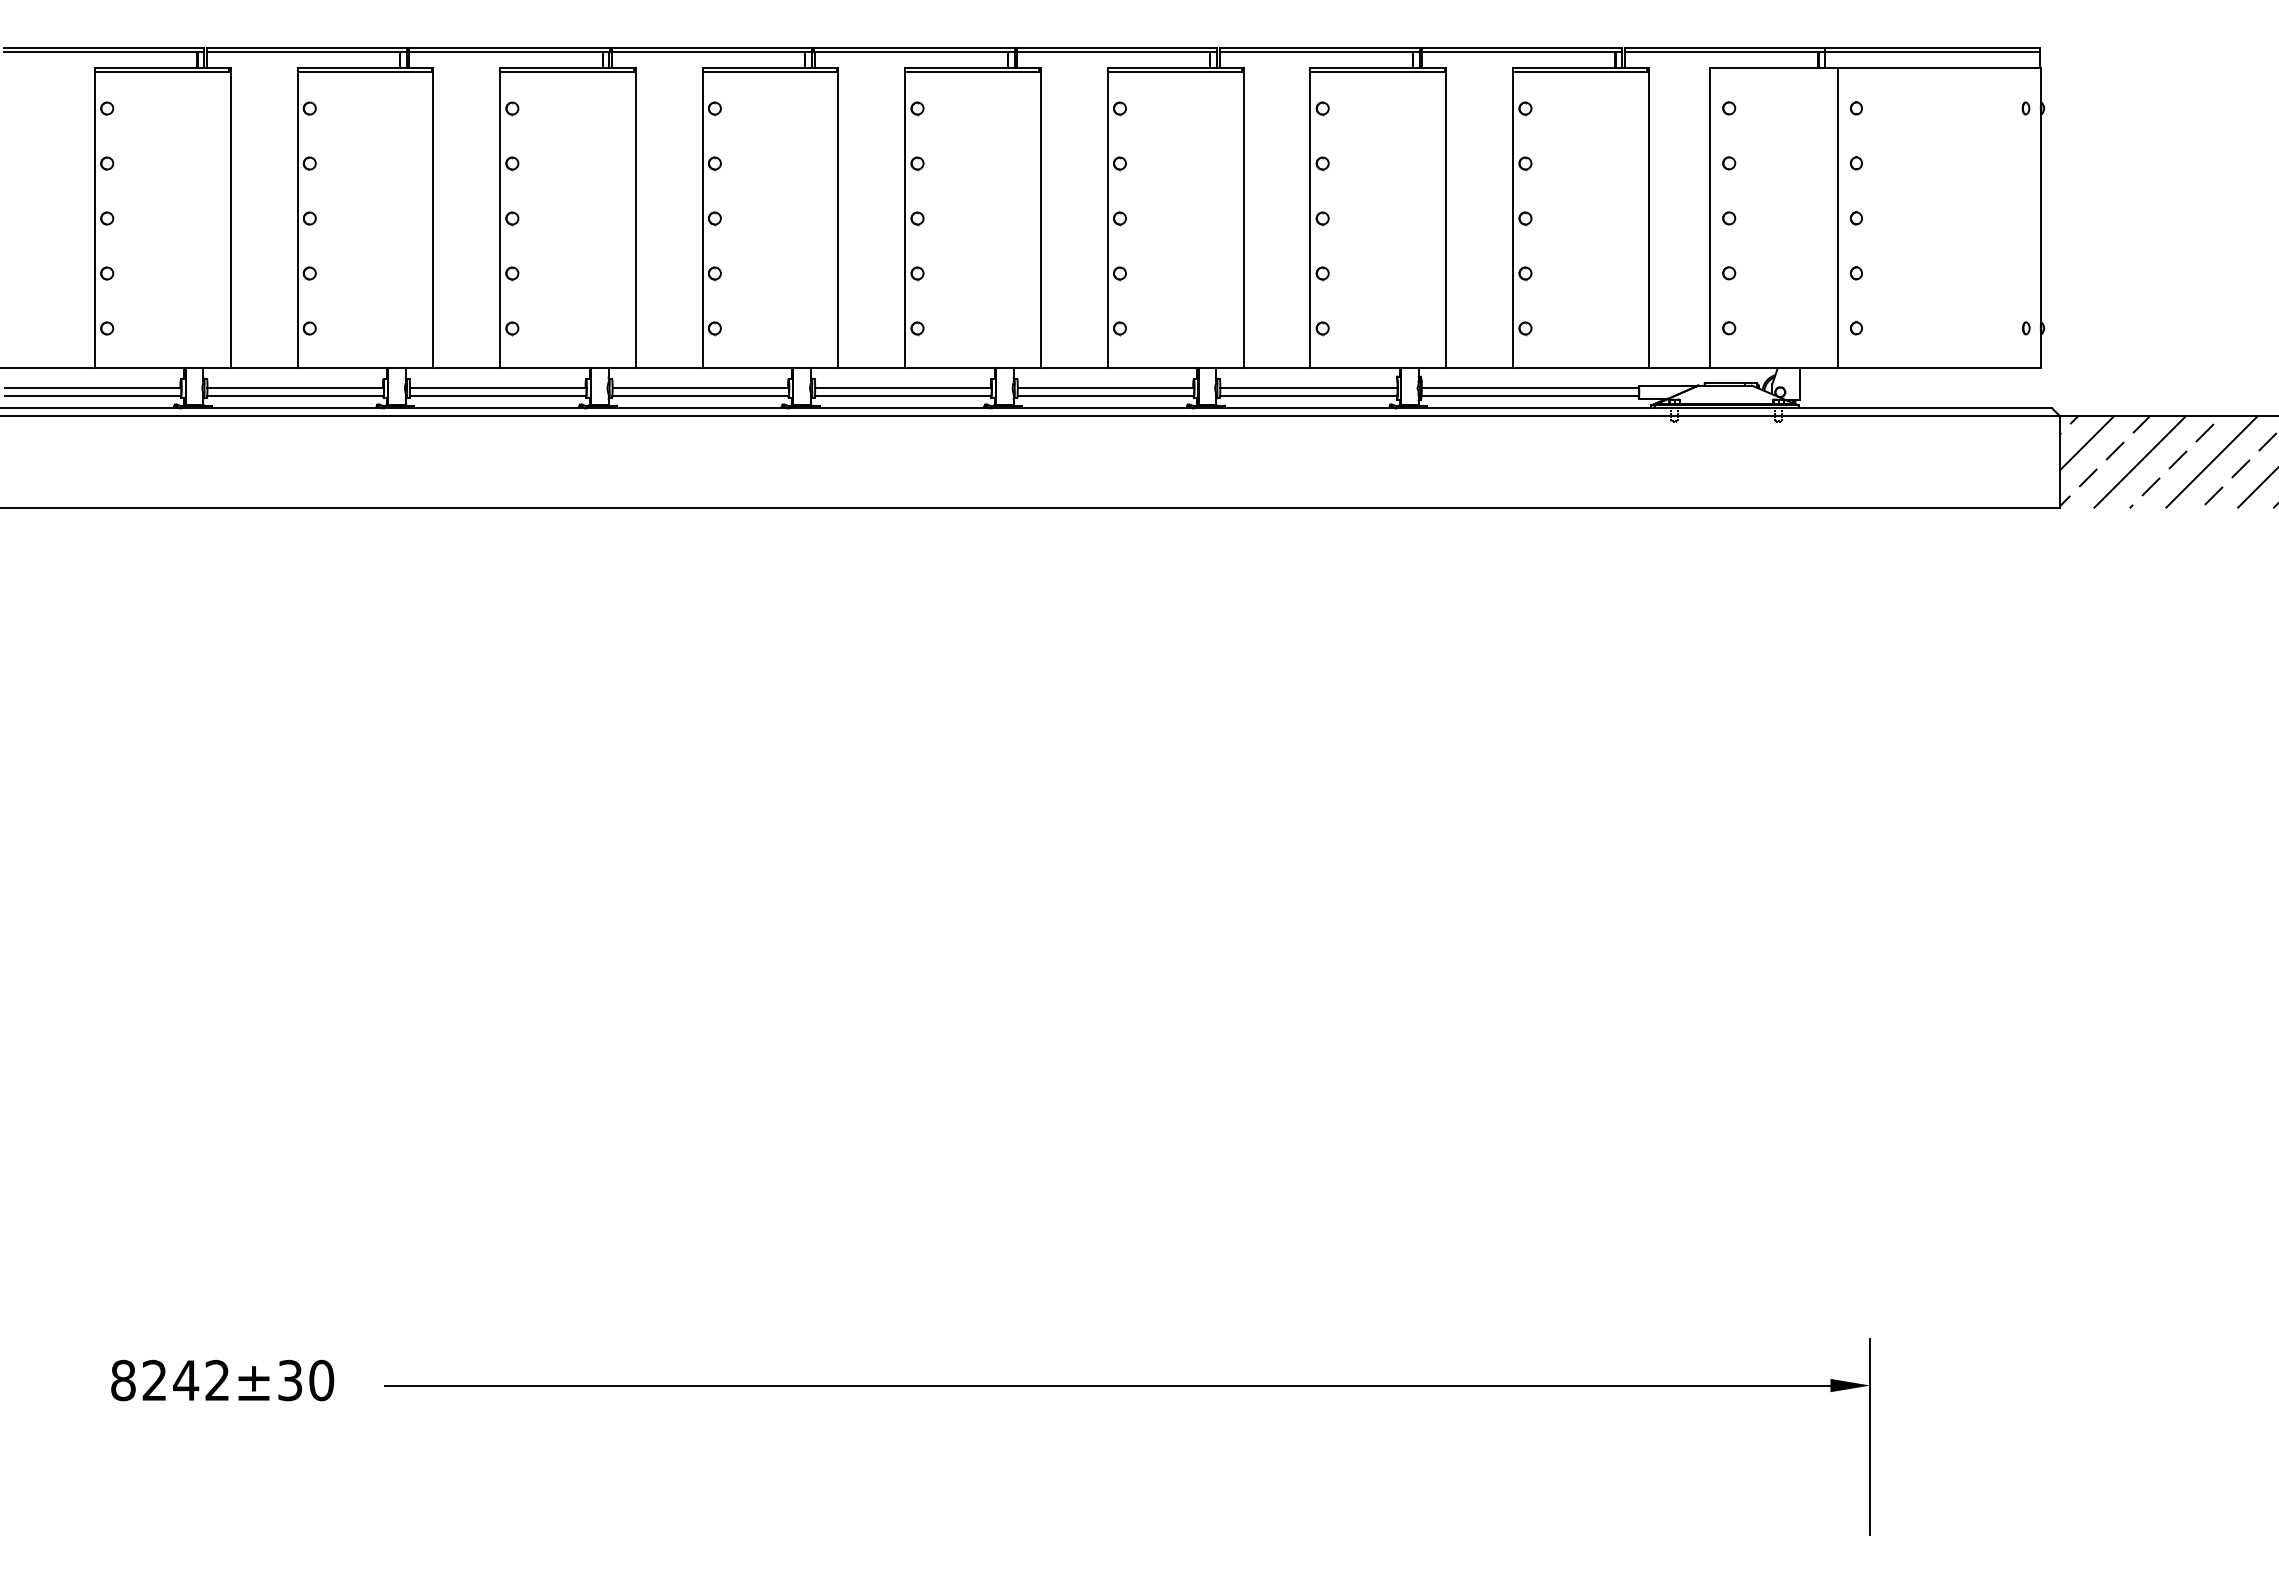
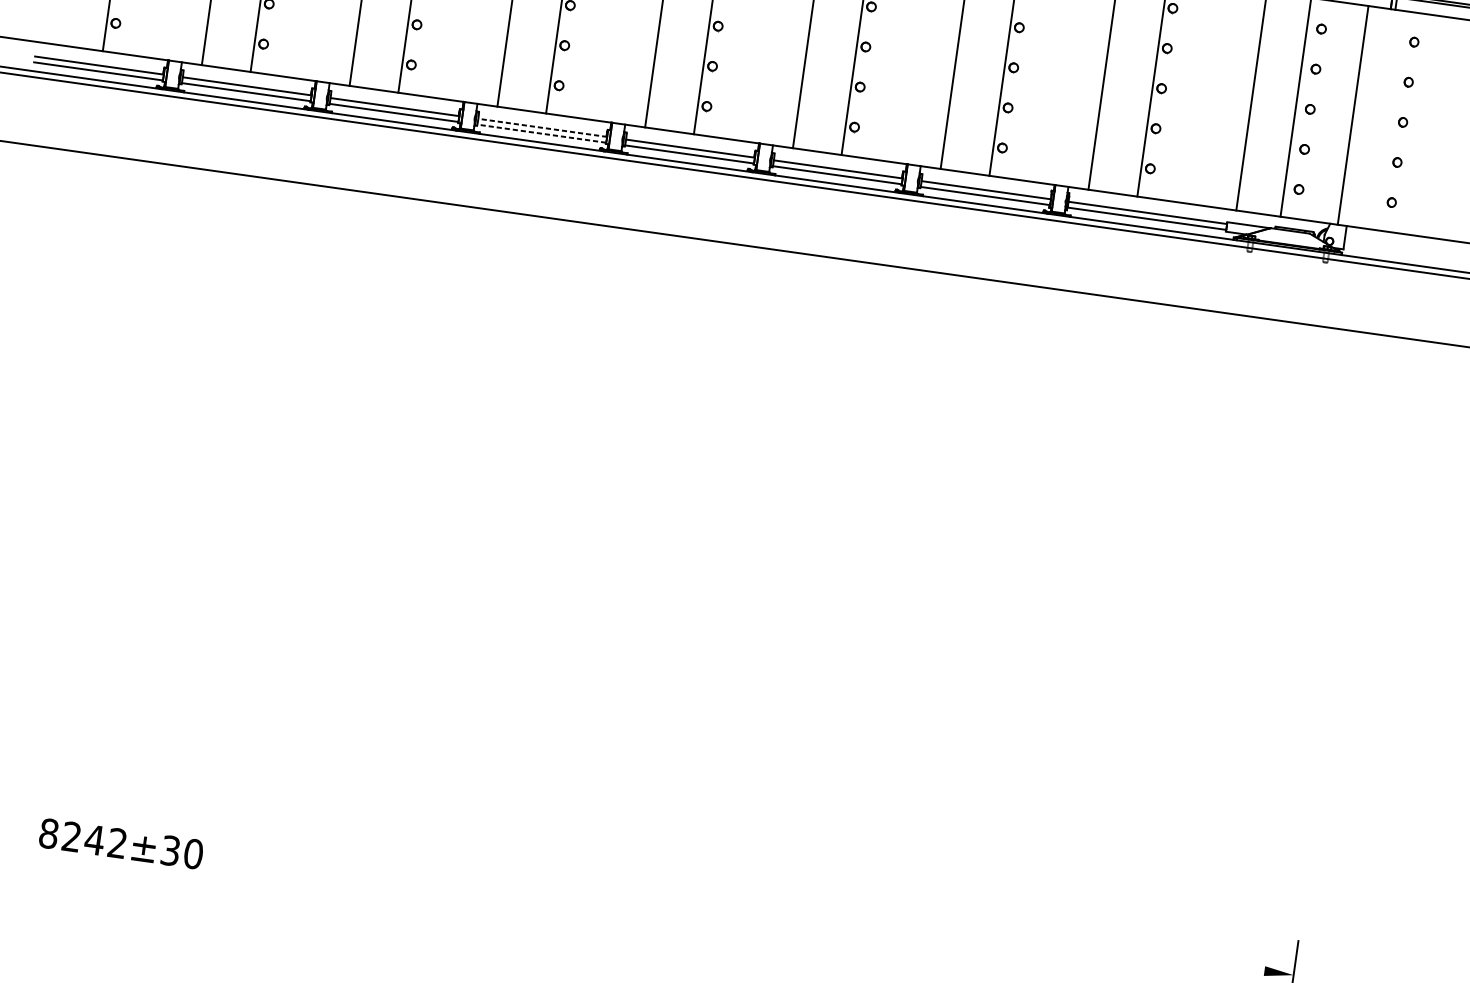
line: (1837, 218) -> (1352, 115), moved
line: (700, 388) -> (542, 127), solid -> dashed
line: (700, 396) -> (541, 133), solid -> dashed
text: (222, 1380) -> (121, 843), moved
line: (1107, 1385) -> (737, 896), removed

